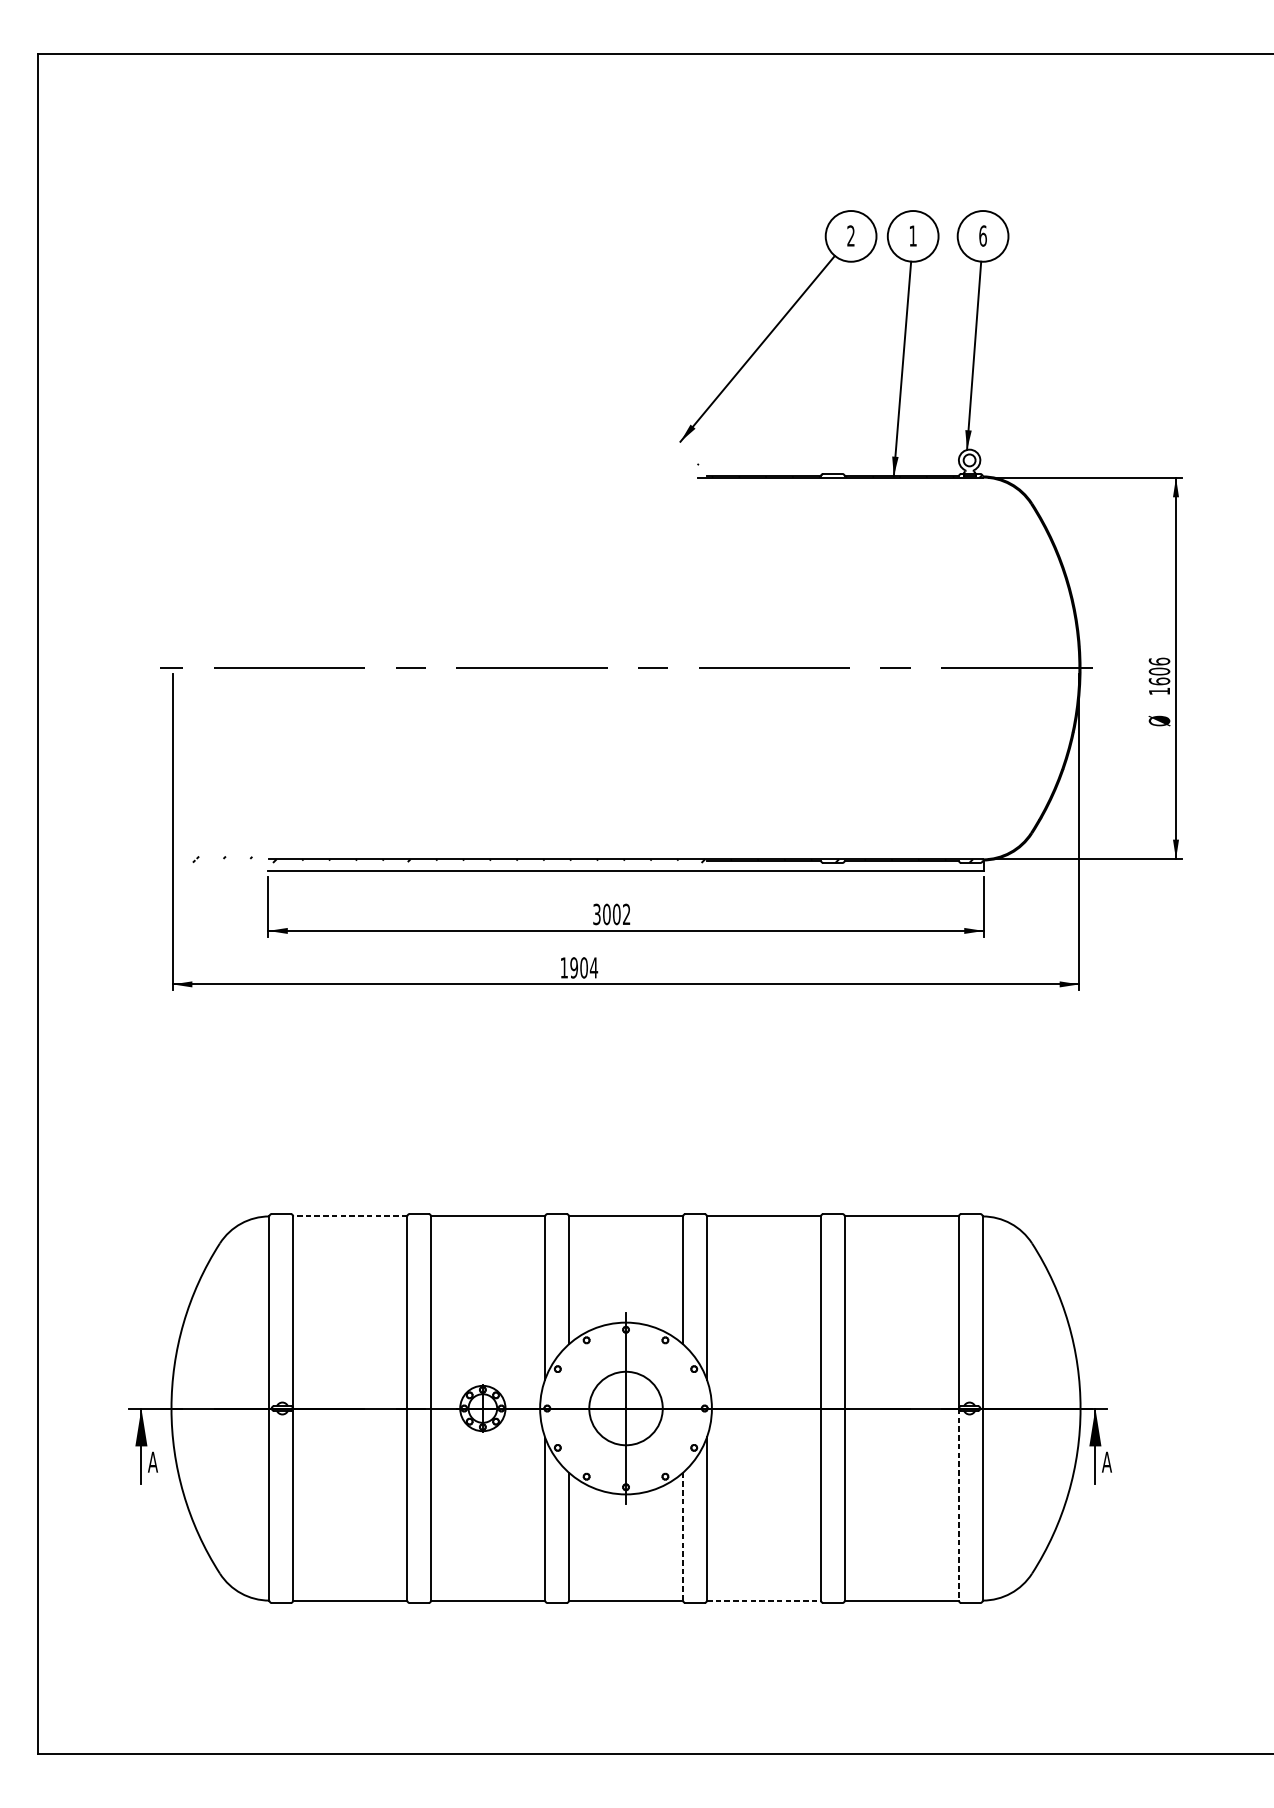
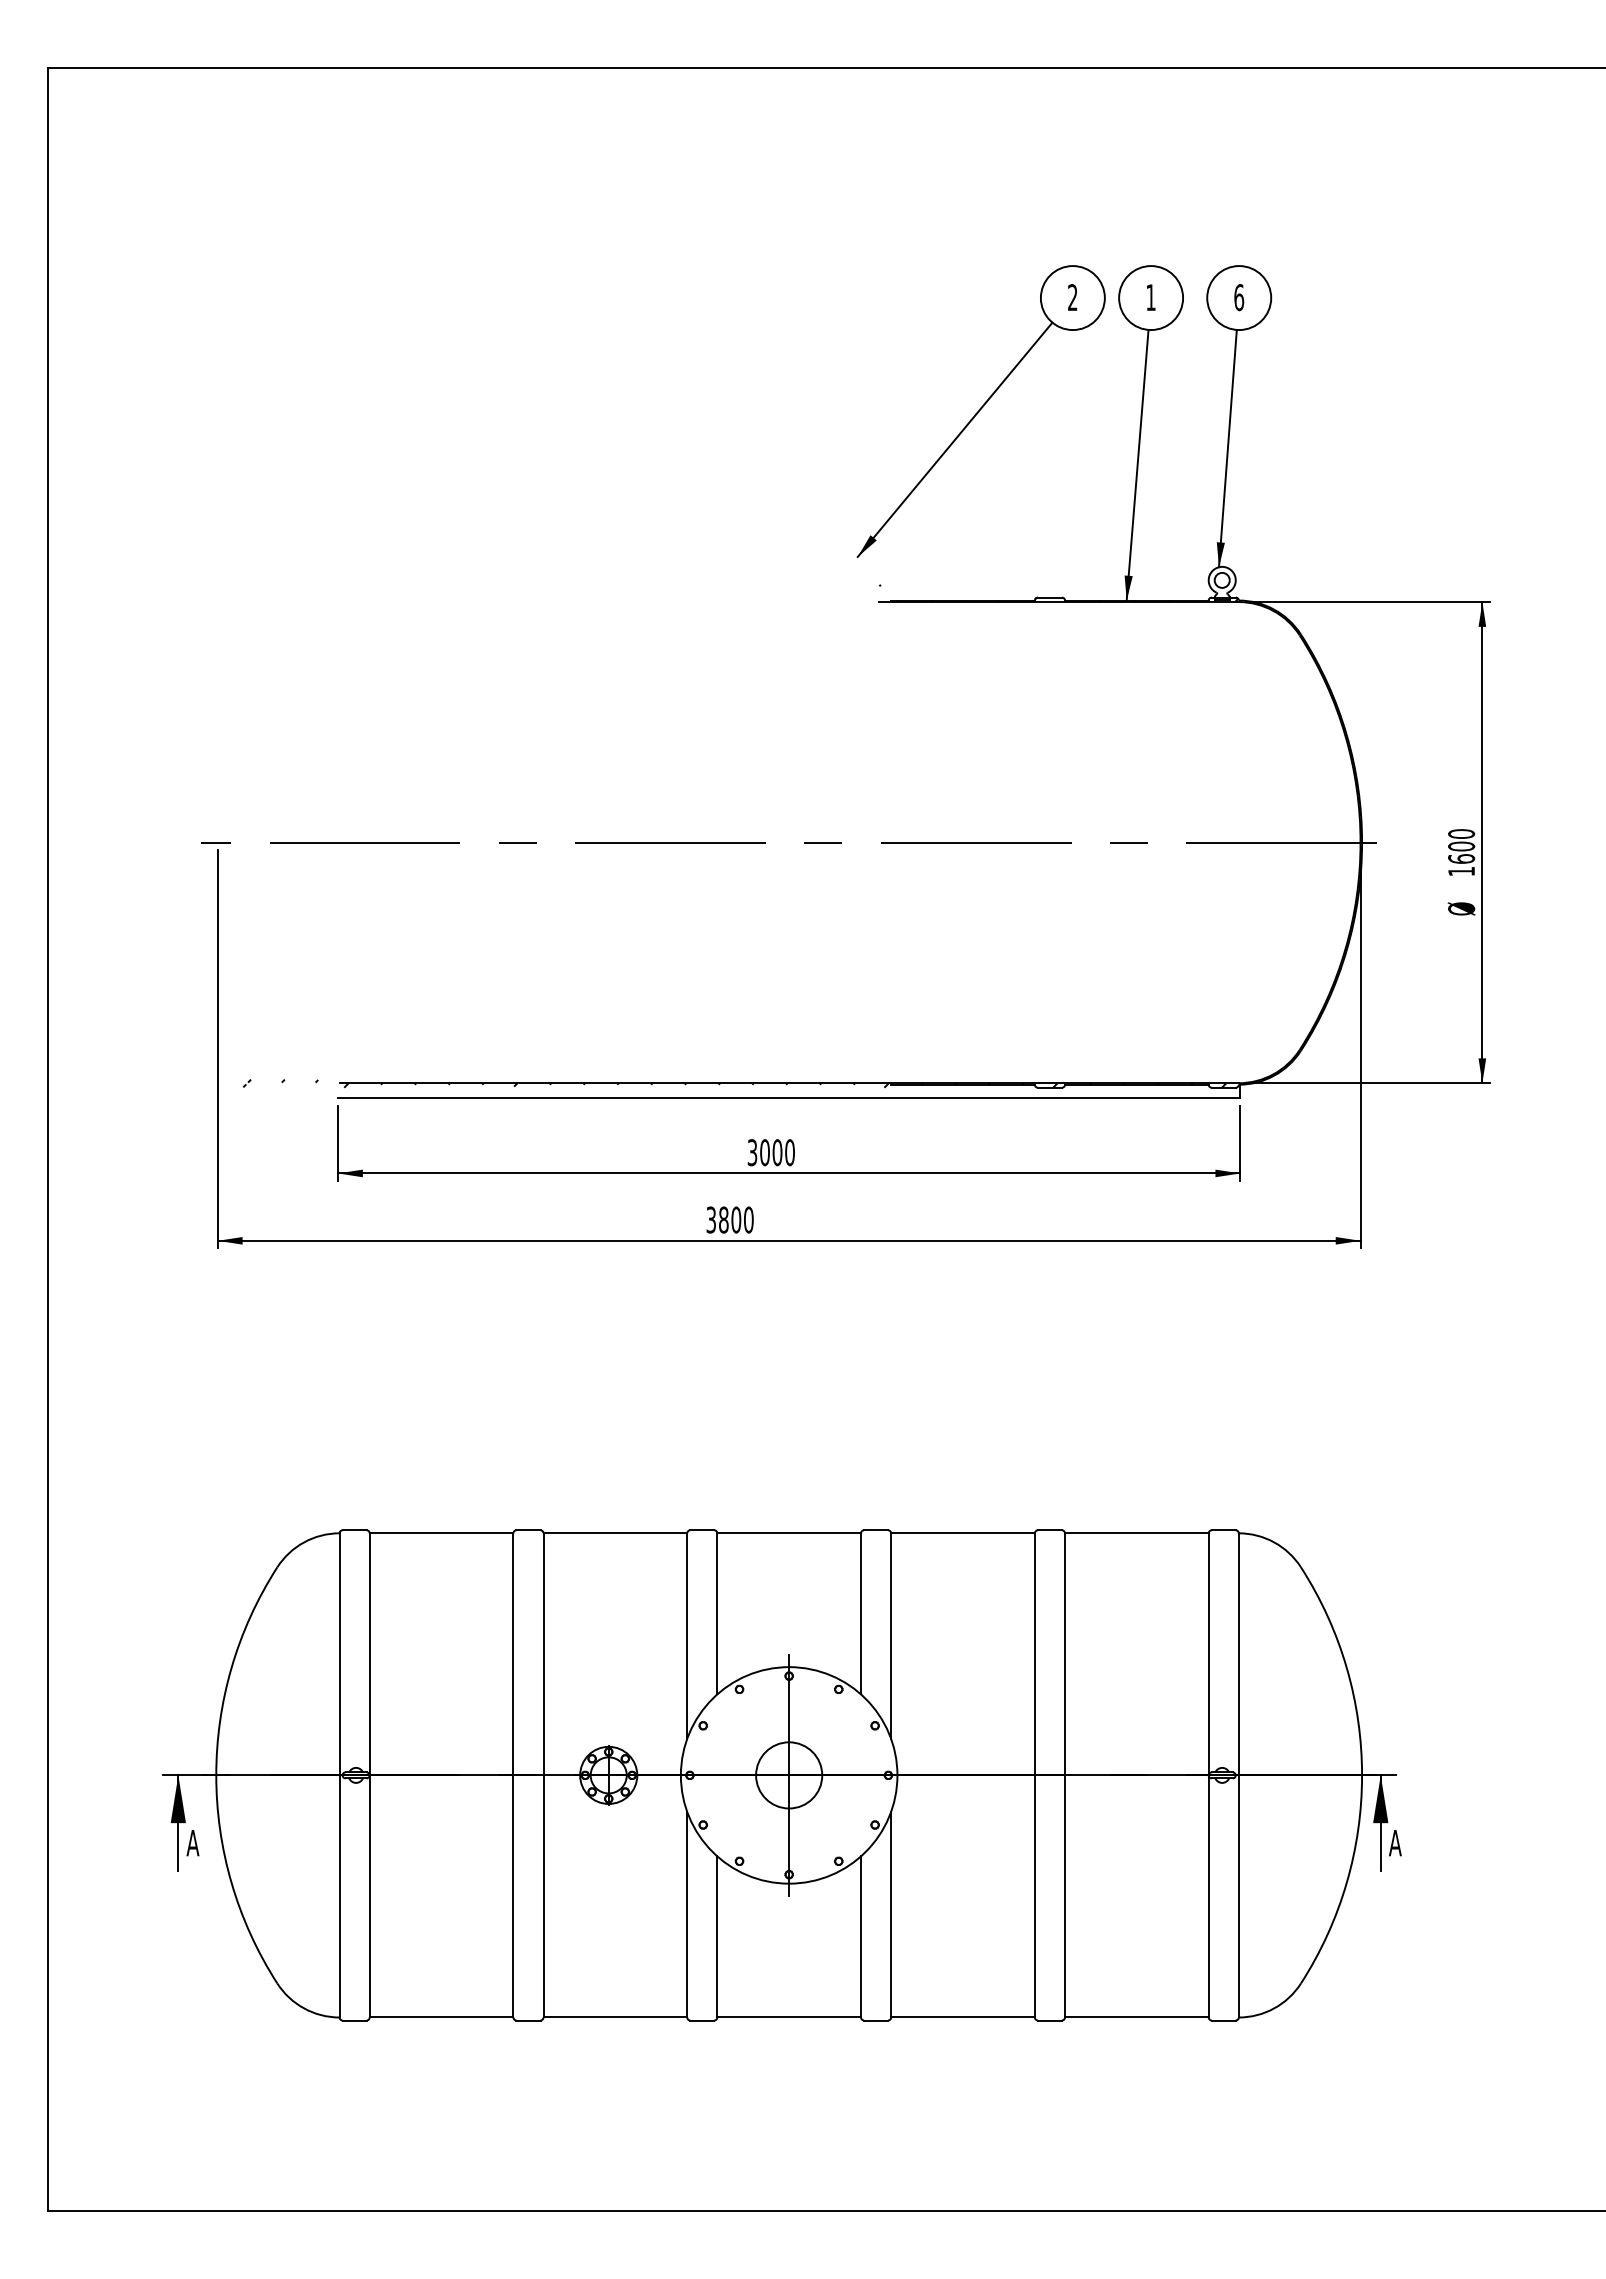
text: (1159, 661) -> (1461, 833), 1606 -> 1600
text: (626, 914) -> (789, 1152), 3002 -> 3000
text: (578, 967) -> (729, 1219), 1904 -> 3800
line: (350, 1216) -> (441, 1533), dashed -> solid
circle: (626, 1408) -> (789, 1775), size x0.71
line: (958, 1504) -> (1208, 1896), dashed -> solid
line: (683, 1536) -> (861, 1936), dashed -> solid
line: (764, 1600) -> (963, 2017), dashed -> solid

